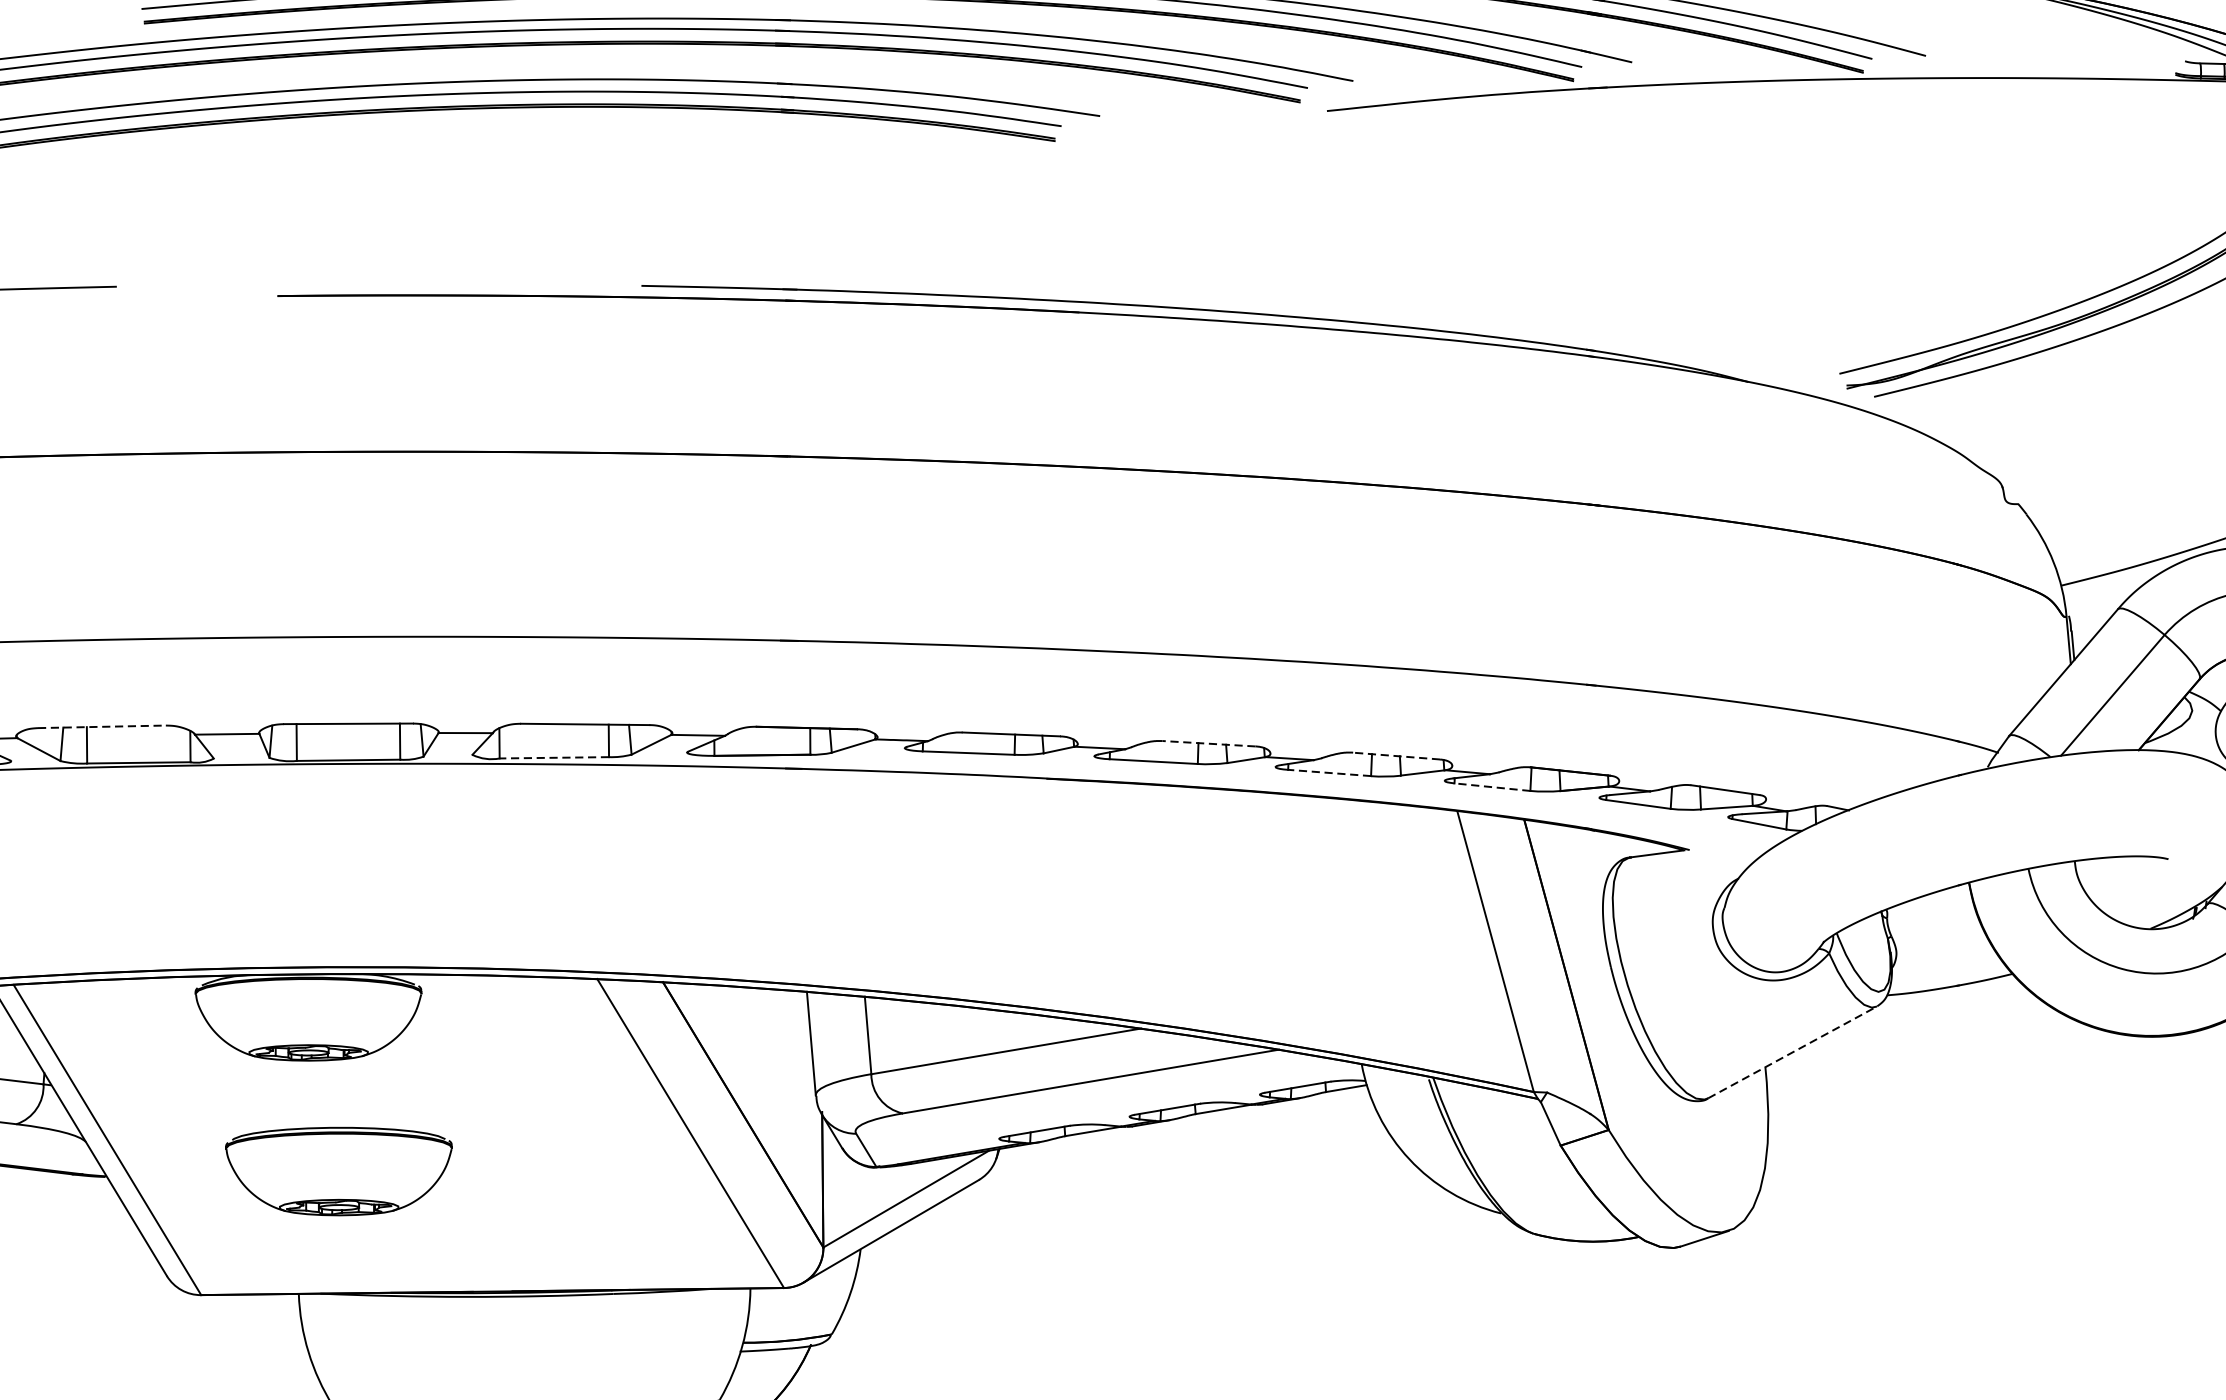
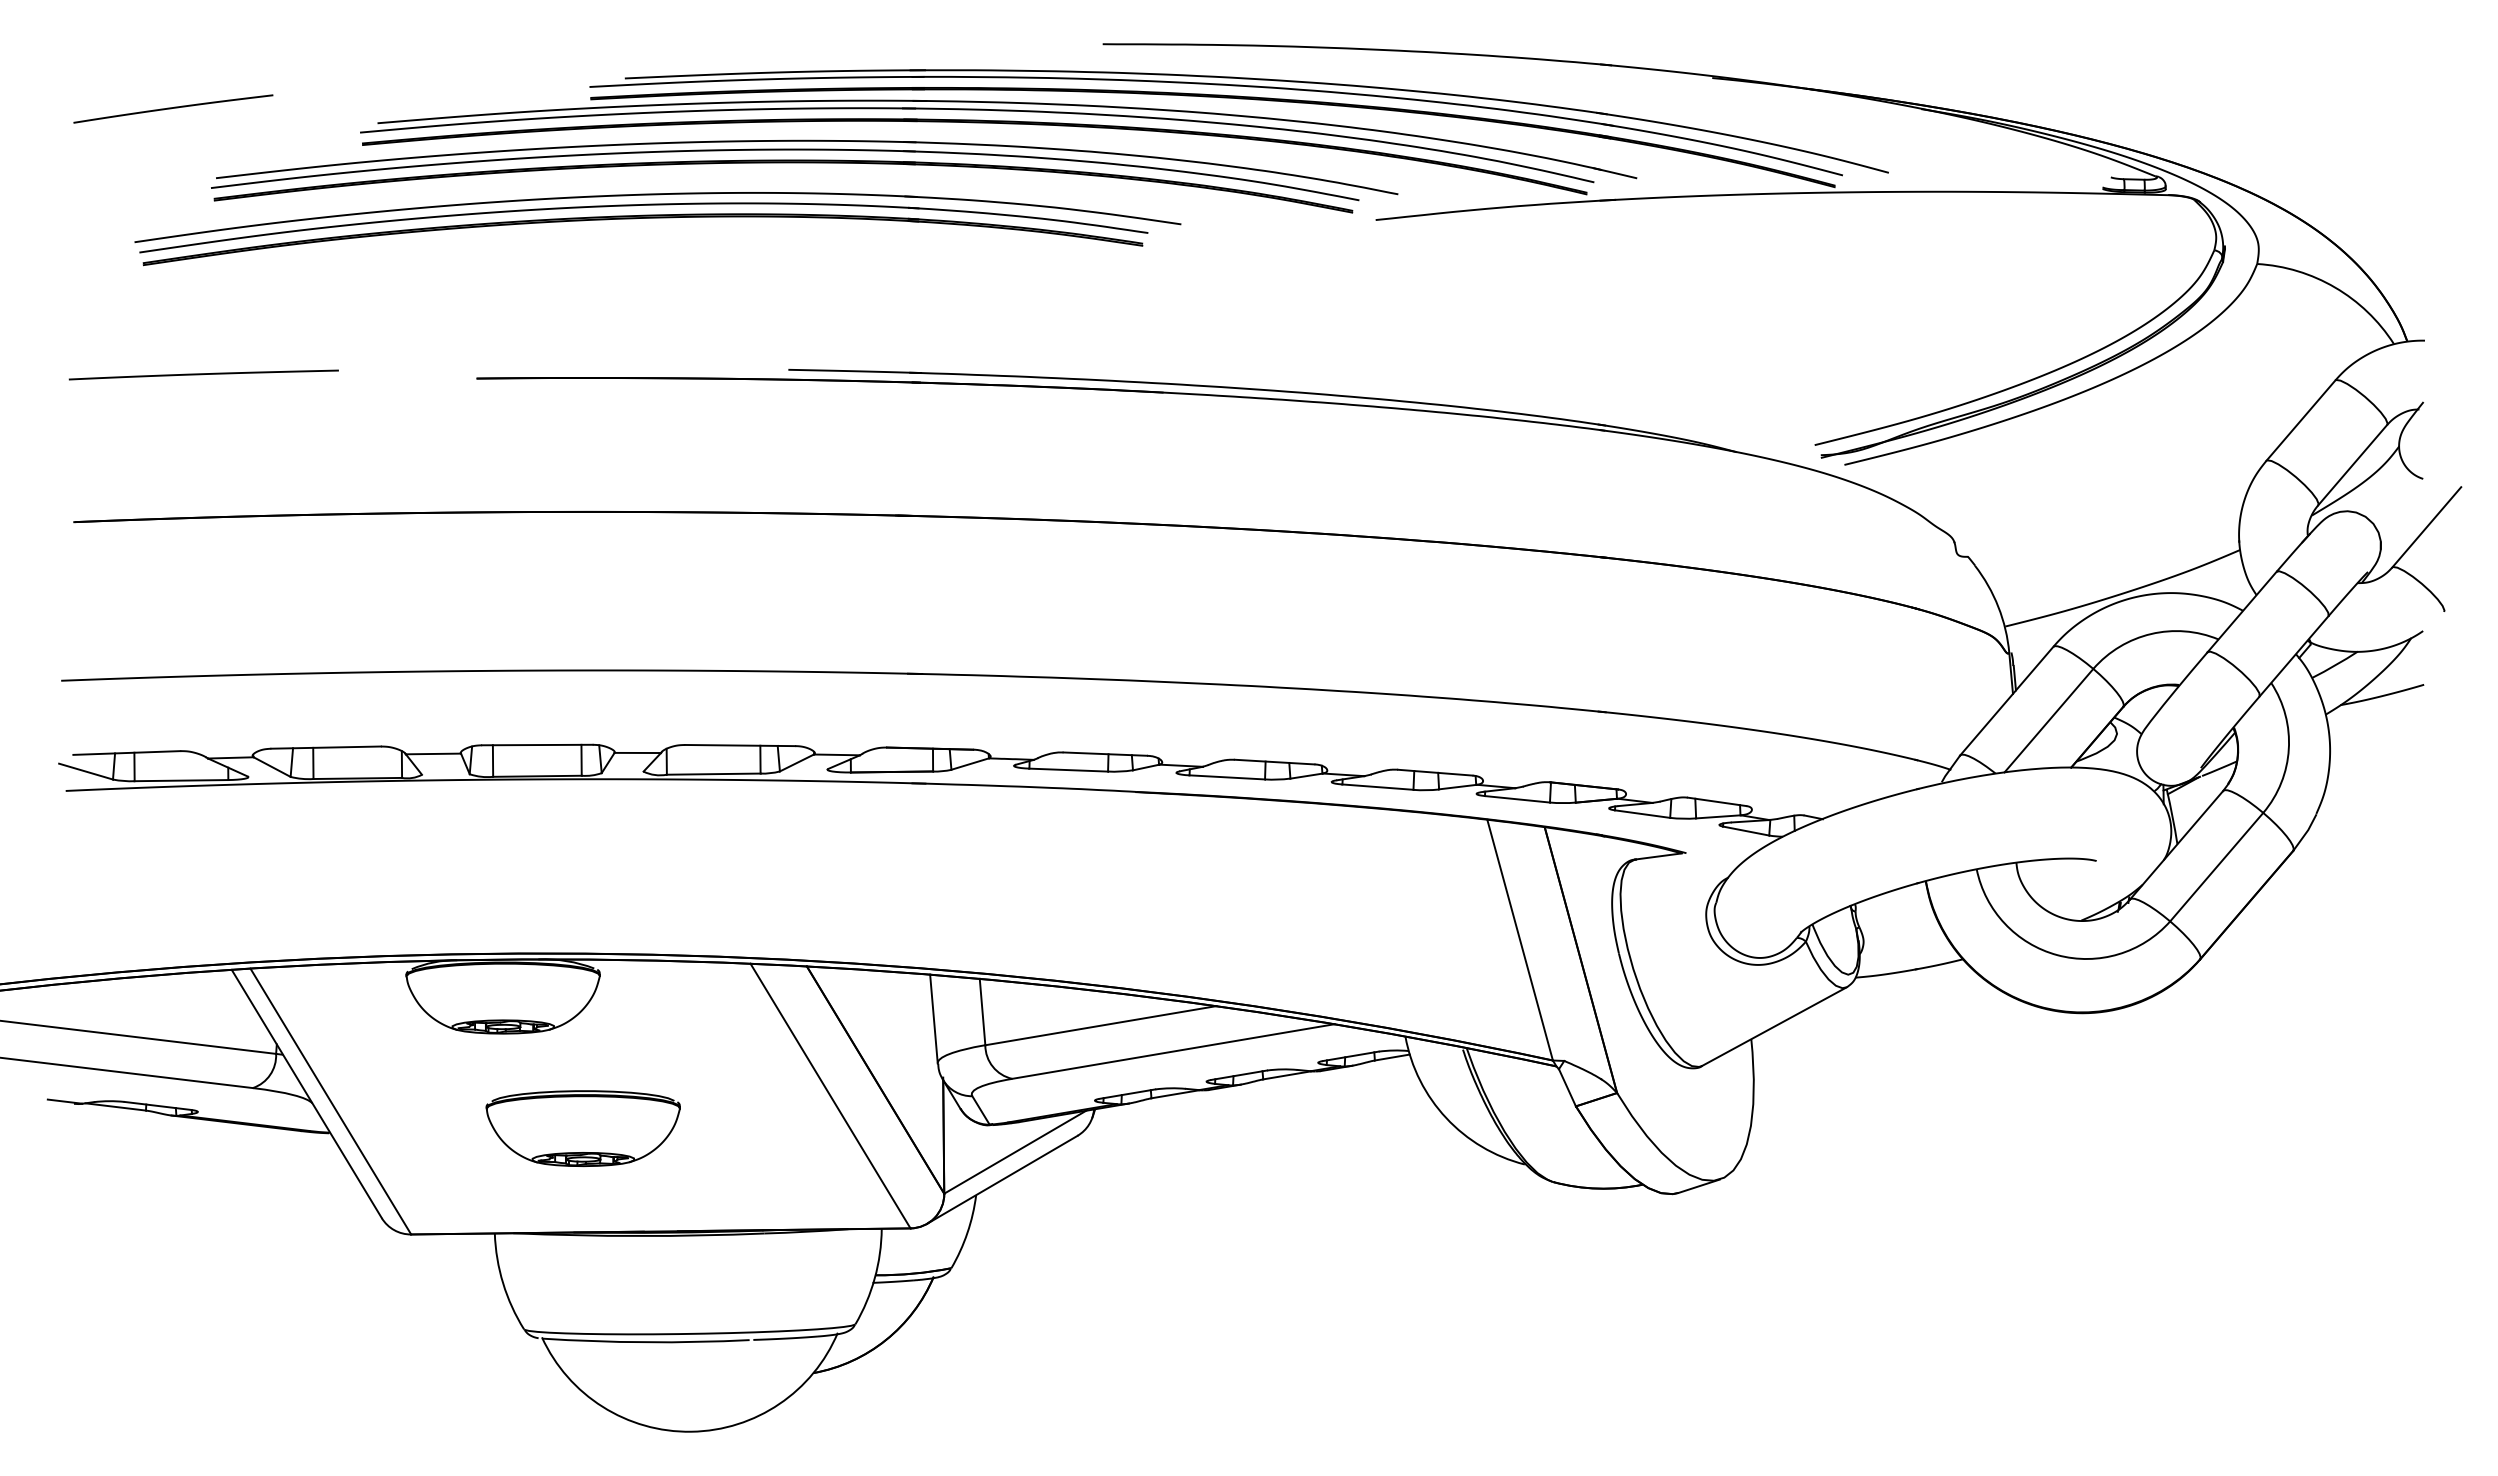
line: (102, 726) -> (326, 747), dashed -> solid
line: (1208, 744) -> (1274, 762), dashed -> solid
line: (1395, 755) -> (1434, 772), dashed -> solid
line: (554, 758) -> (713, 774), dashed -> solid
line: (1329, 773) -> (1377, 787), dashed -> solid
line: (1492, 787) -> (1517, 799), dashed -> solid
line: (1793, 1052) -> (1775, 1026), dashed -> solid
part: (338, 1171) -> (582, 1128), moved

